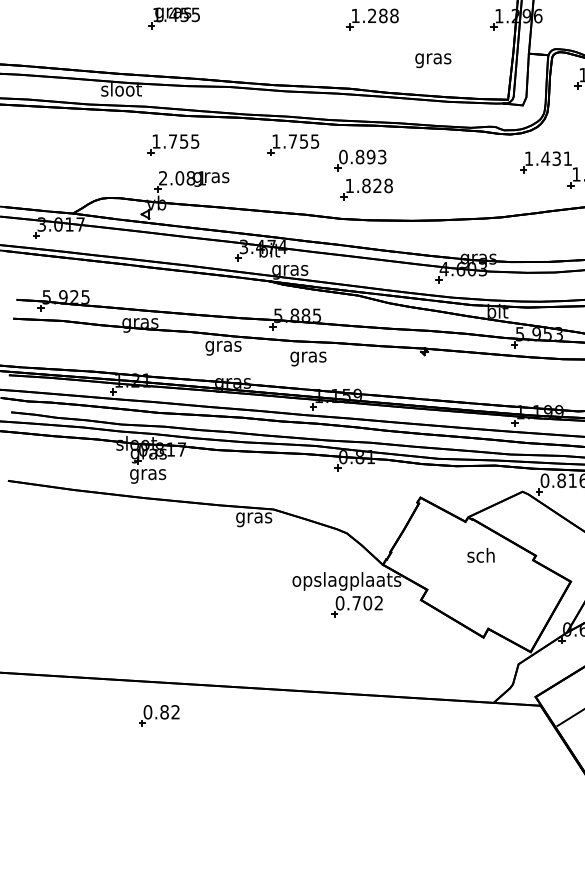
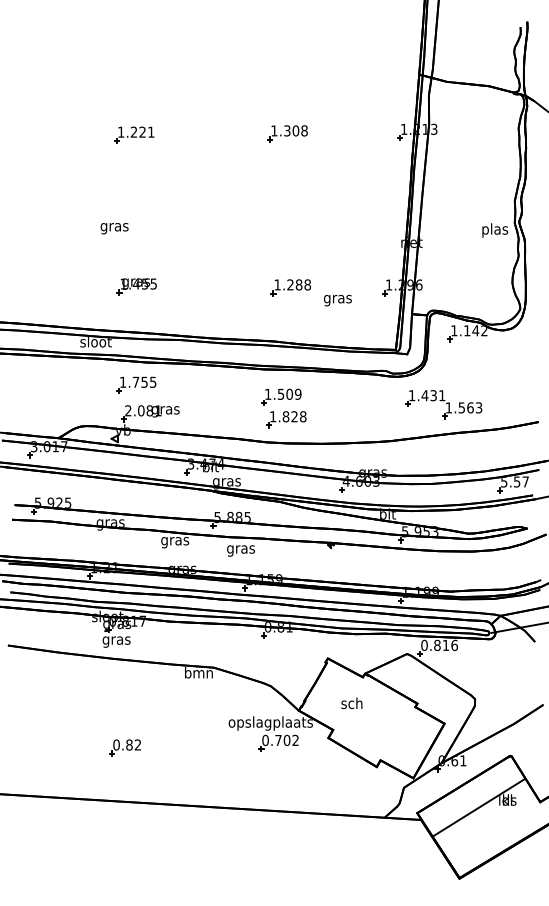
text: (432, 60) -> (337, 300), moved
part: (293, 144) -> (229, 384), removed
text: (361, 155) -> (282, 393), 0.893 -> 1.509
text: (253, 518) -> (198, 674), gras -> bmn
text: (480, 555) -> (351, 703), moved
part: (158, 715) -> (124, 747), moved

